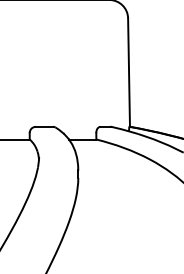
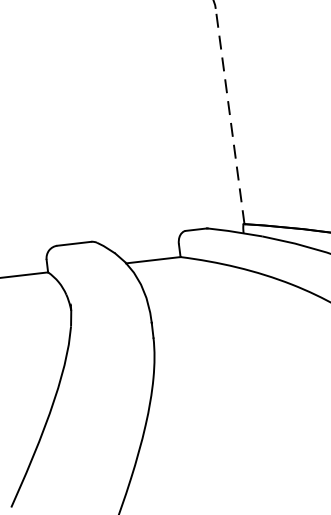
line: (129, 72) -> (231, 116), solid -> dashed

